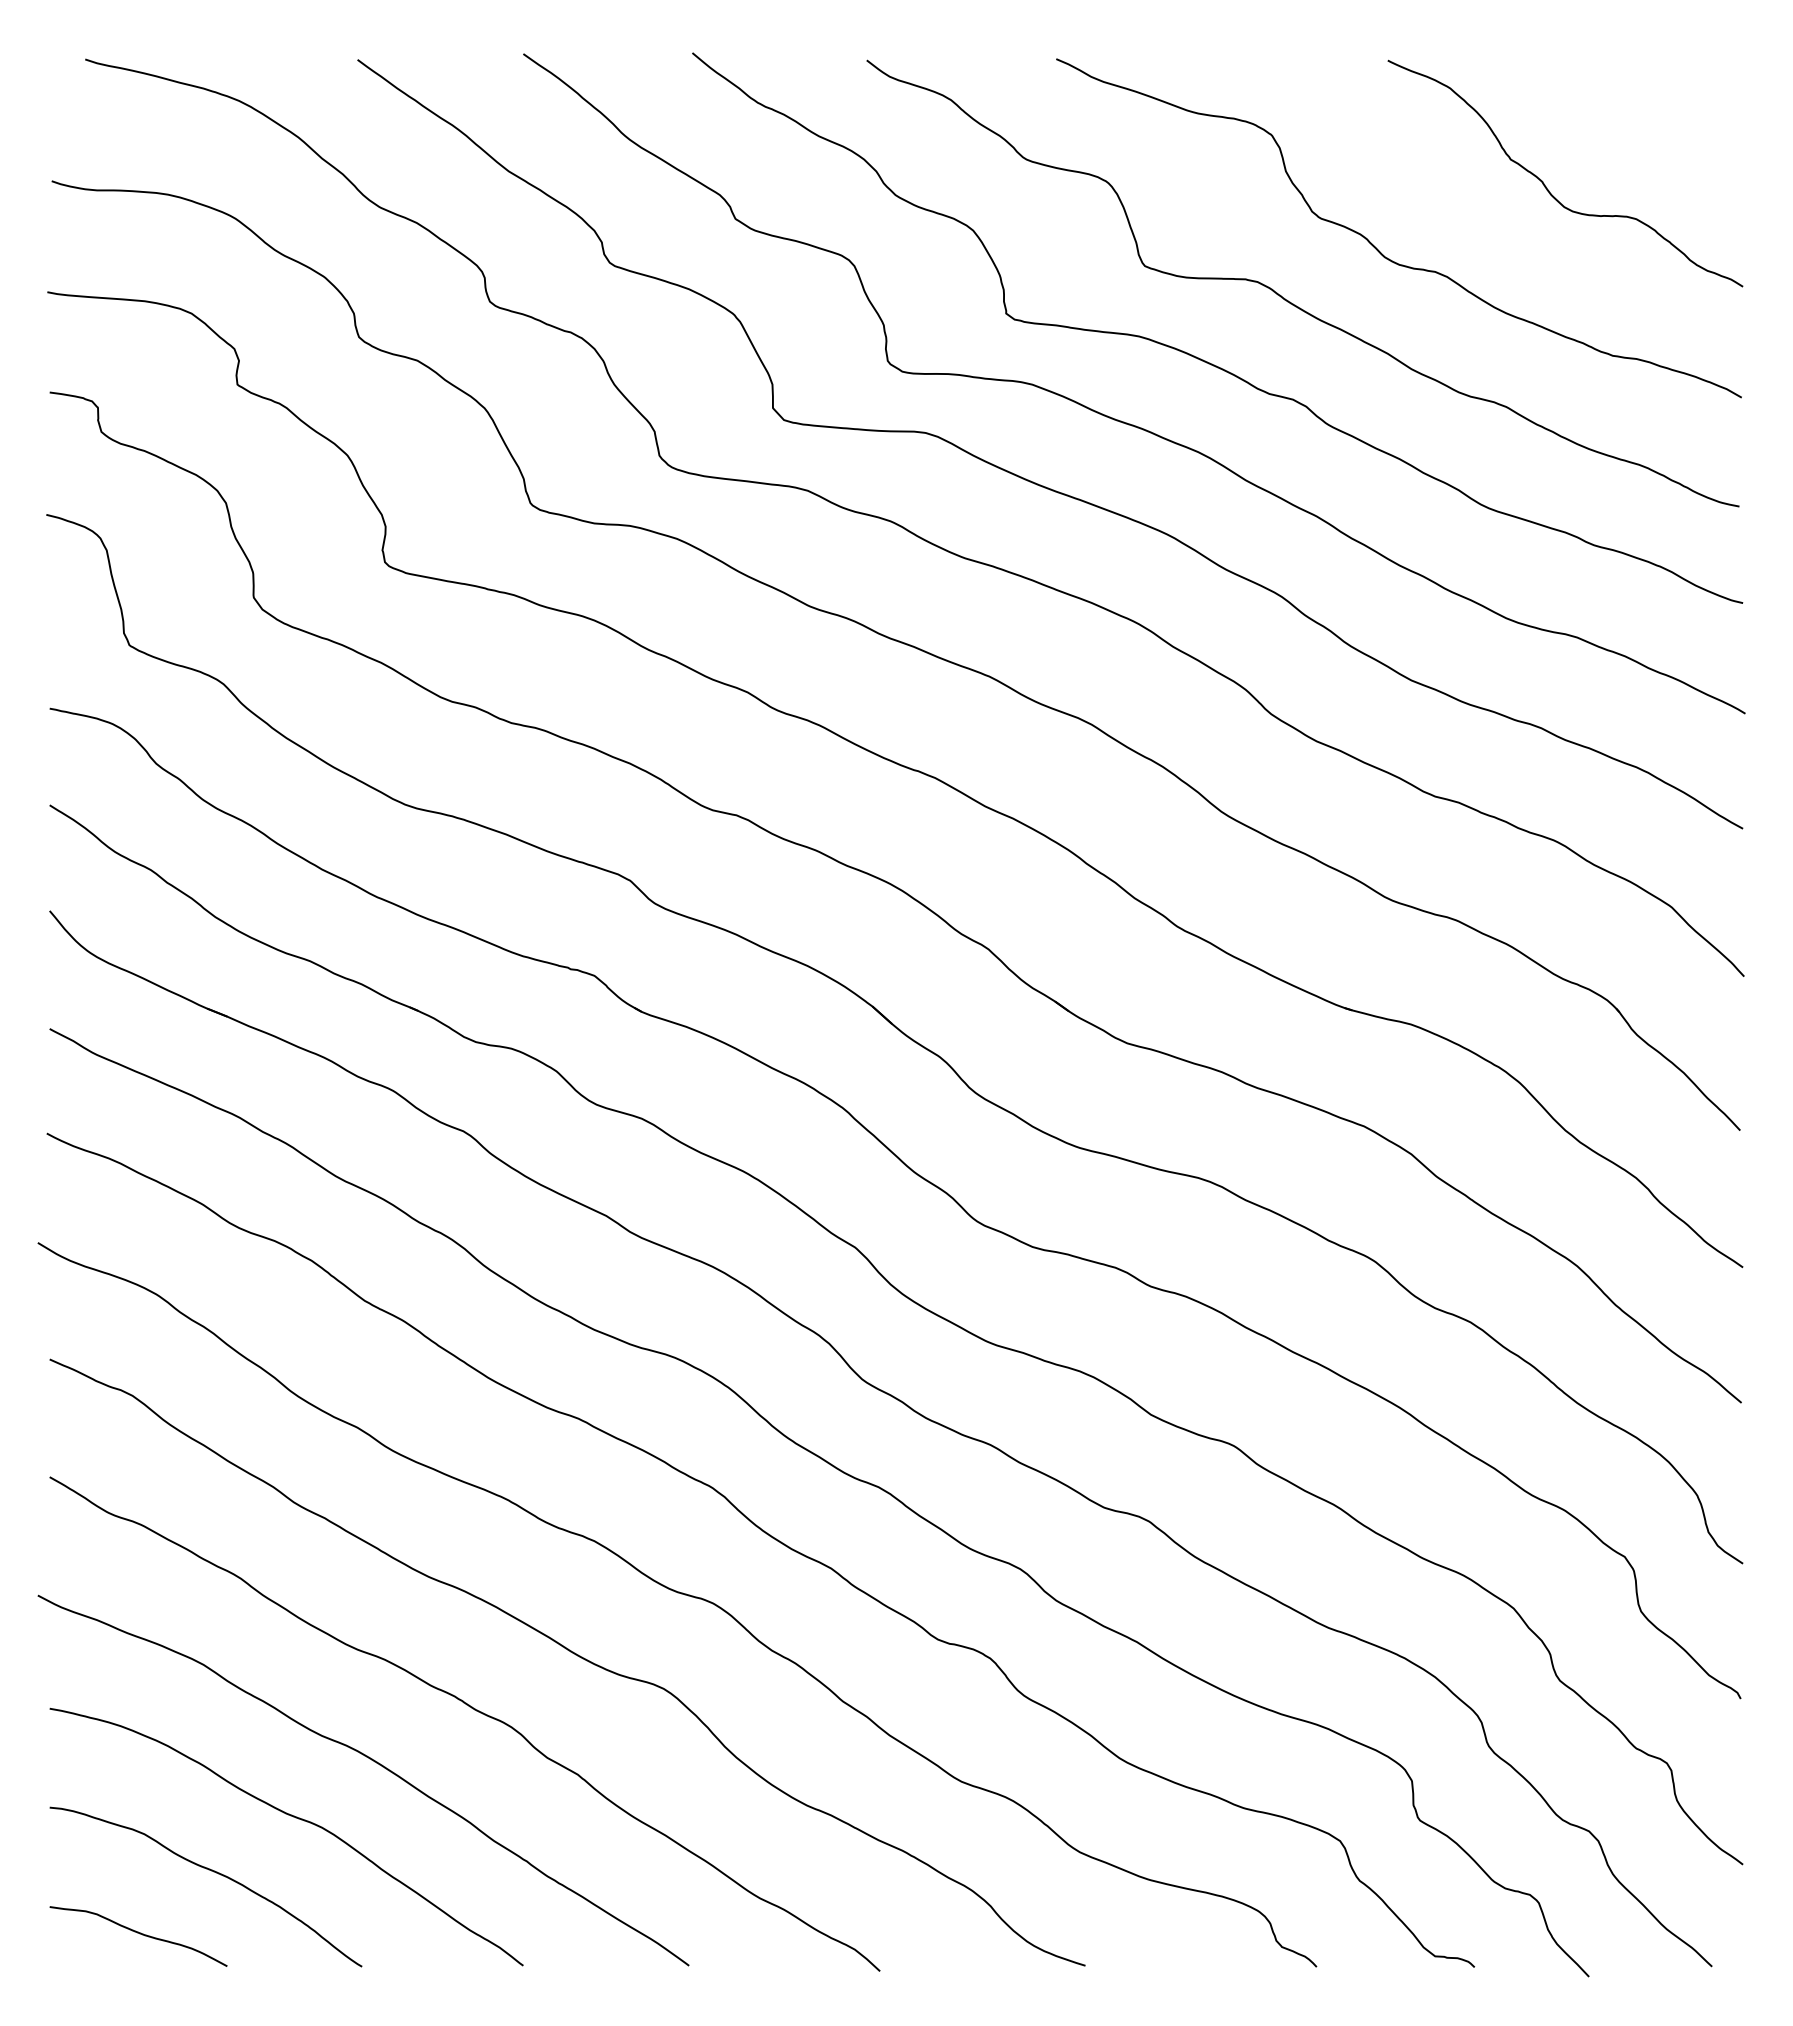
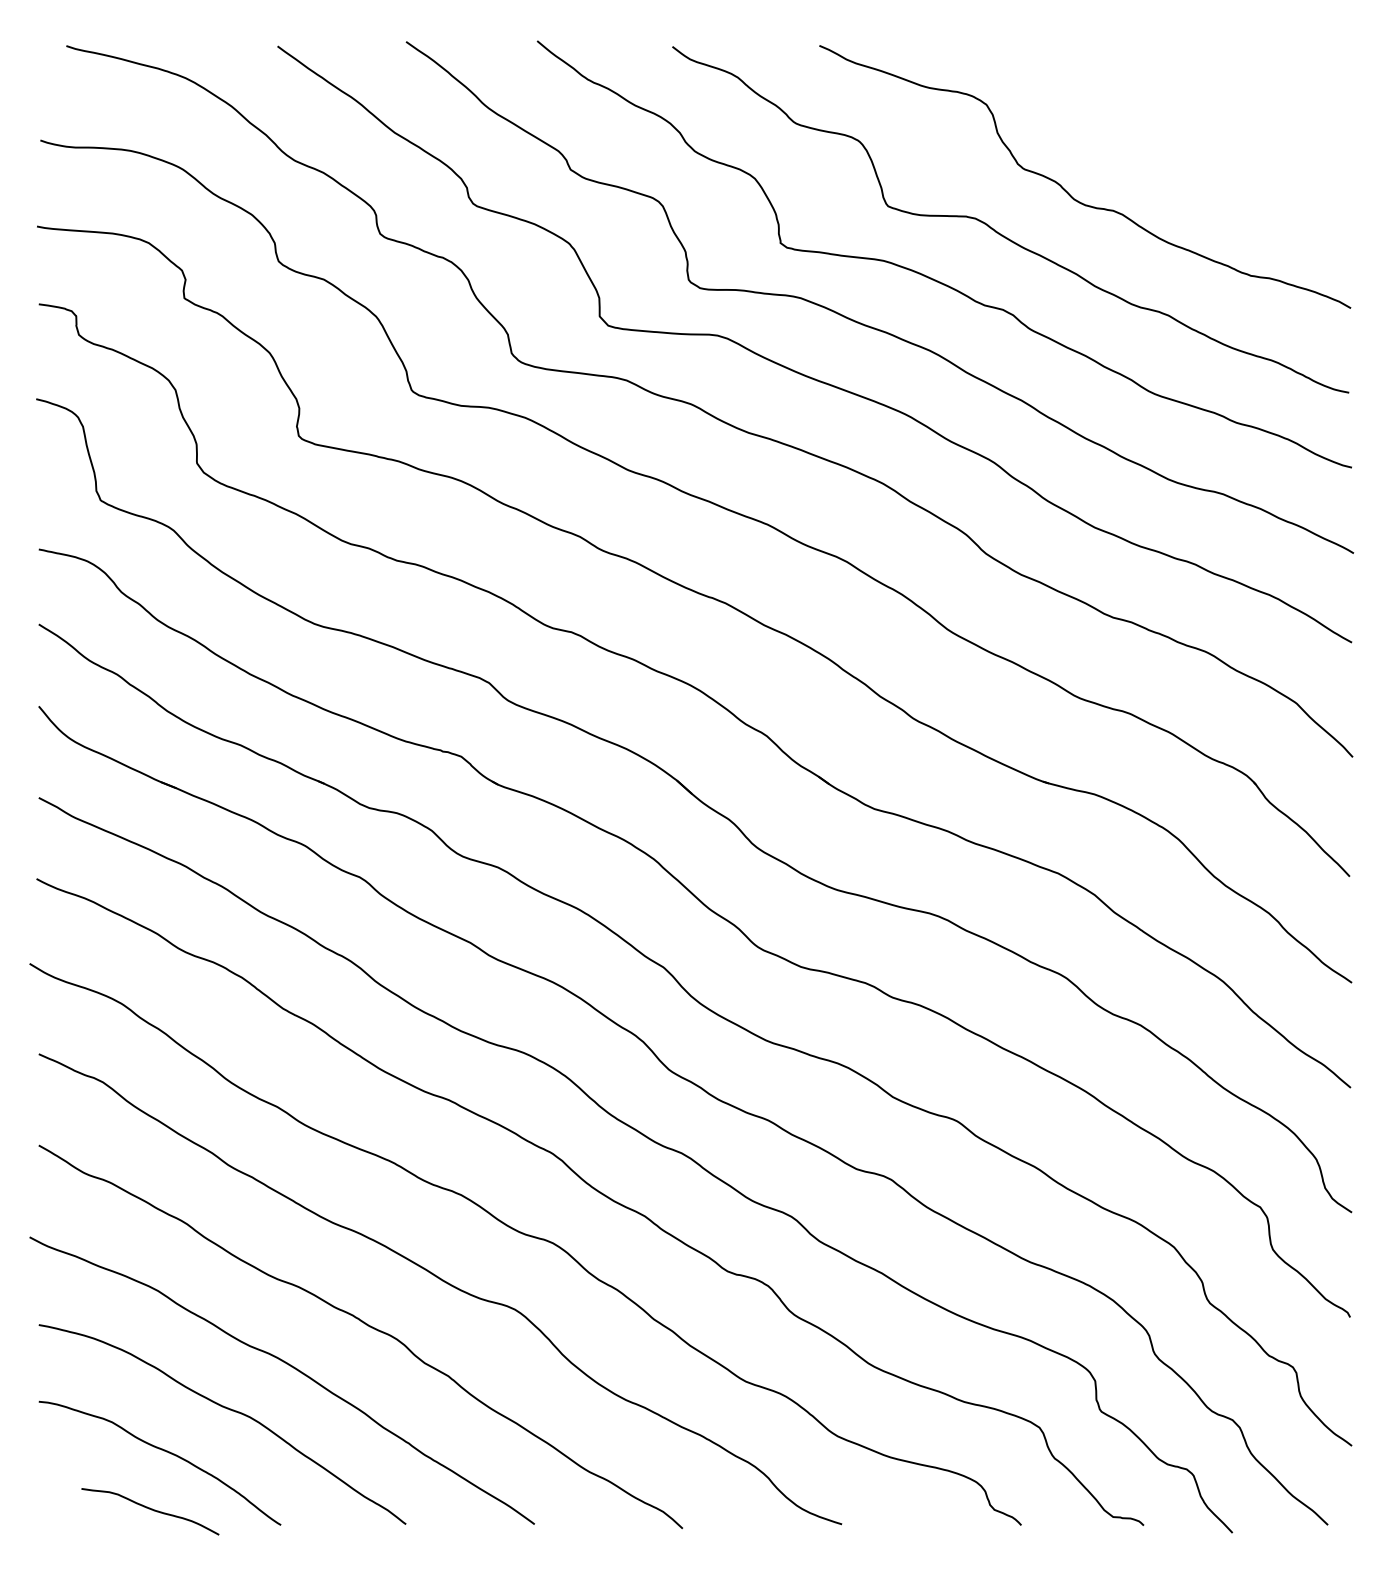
curve: (1546, 186) -> (1199, 144), removed
curve: (139, 1934) -> (151, 1510), moved

